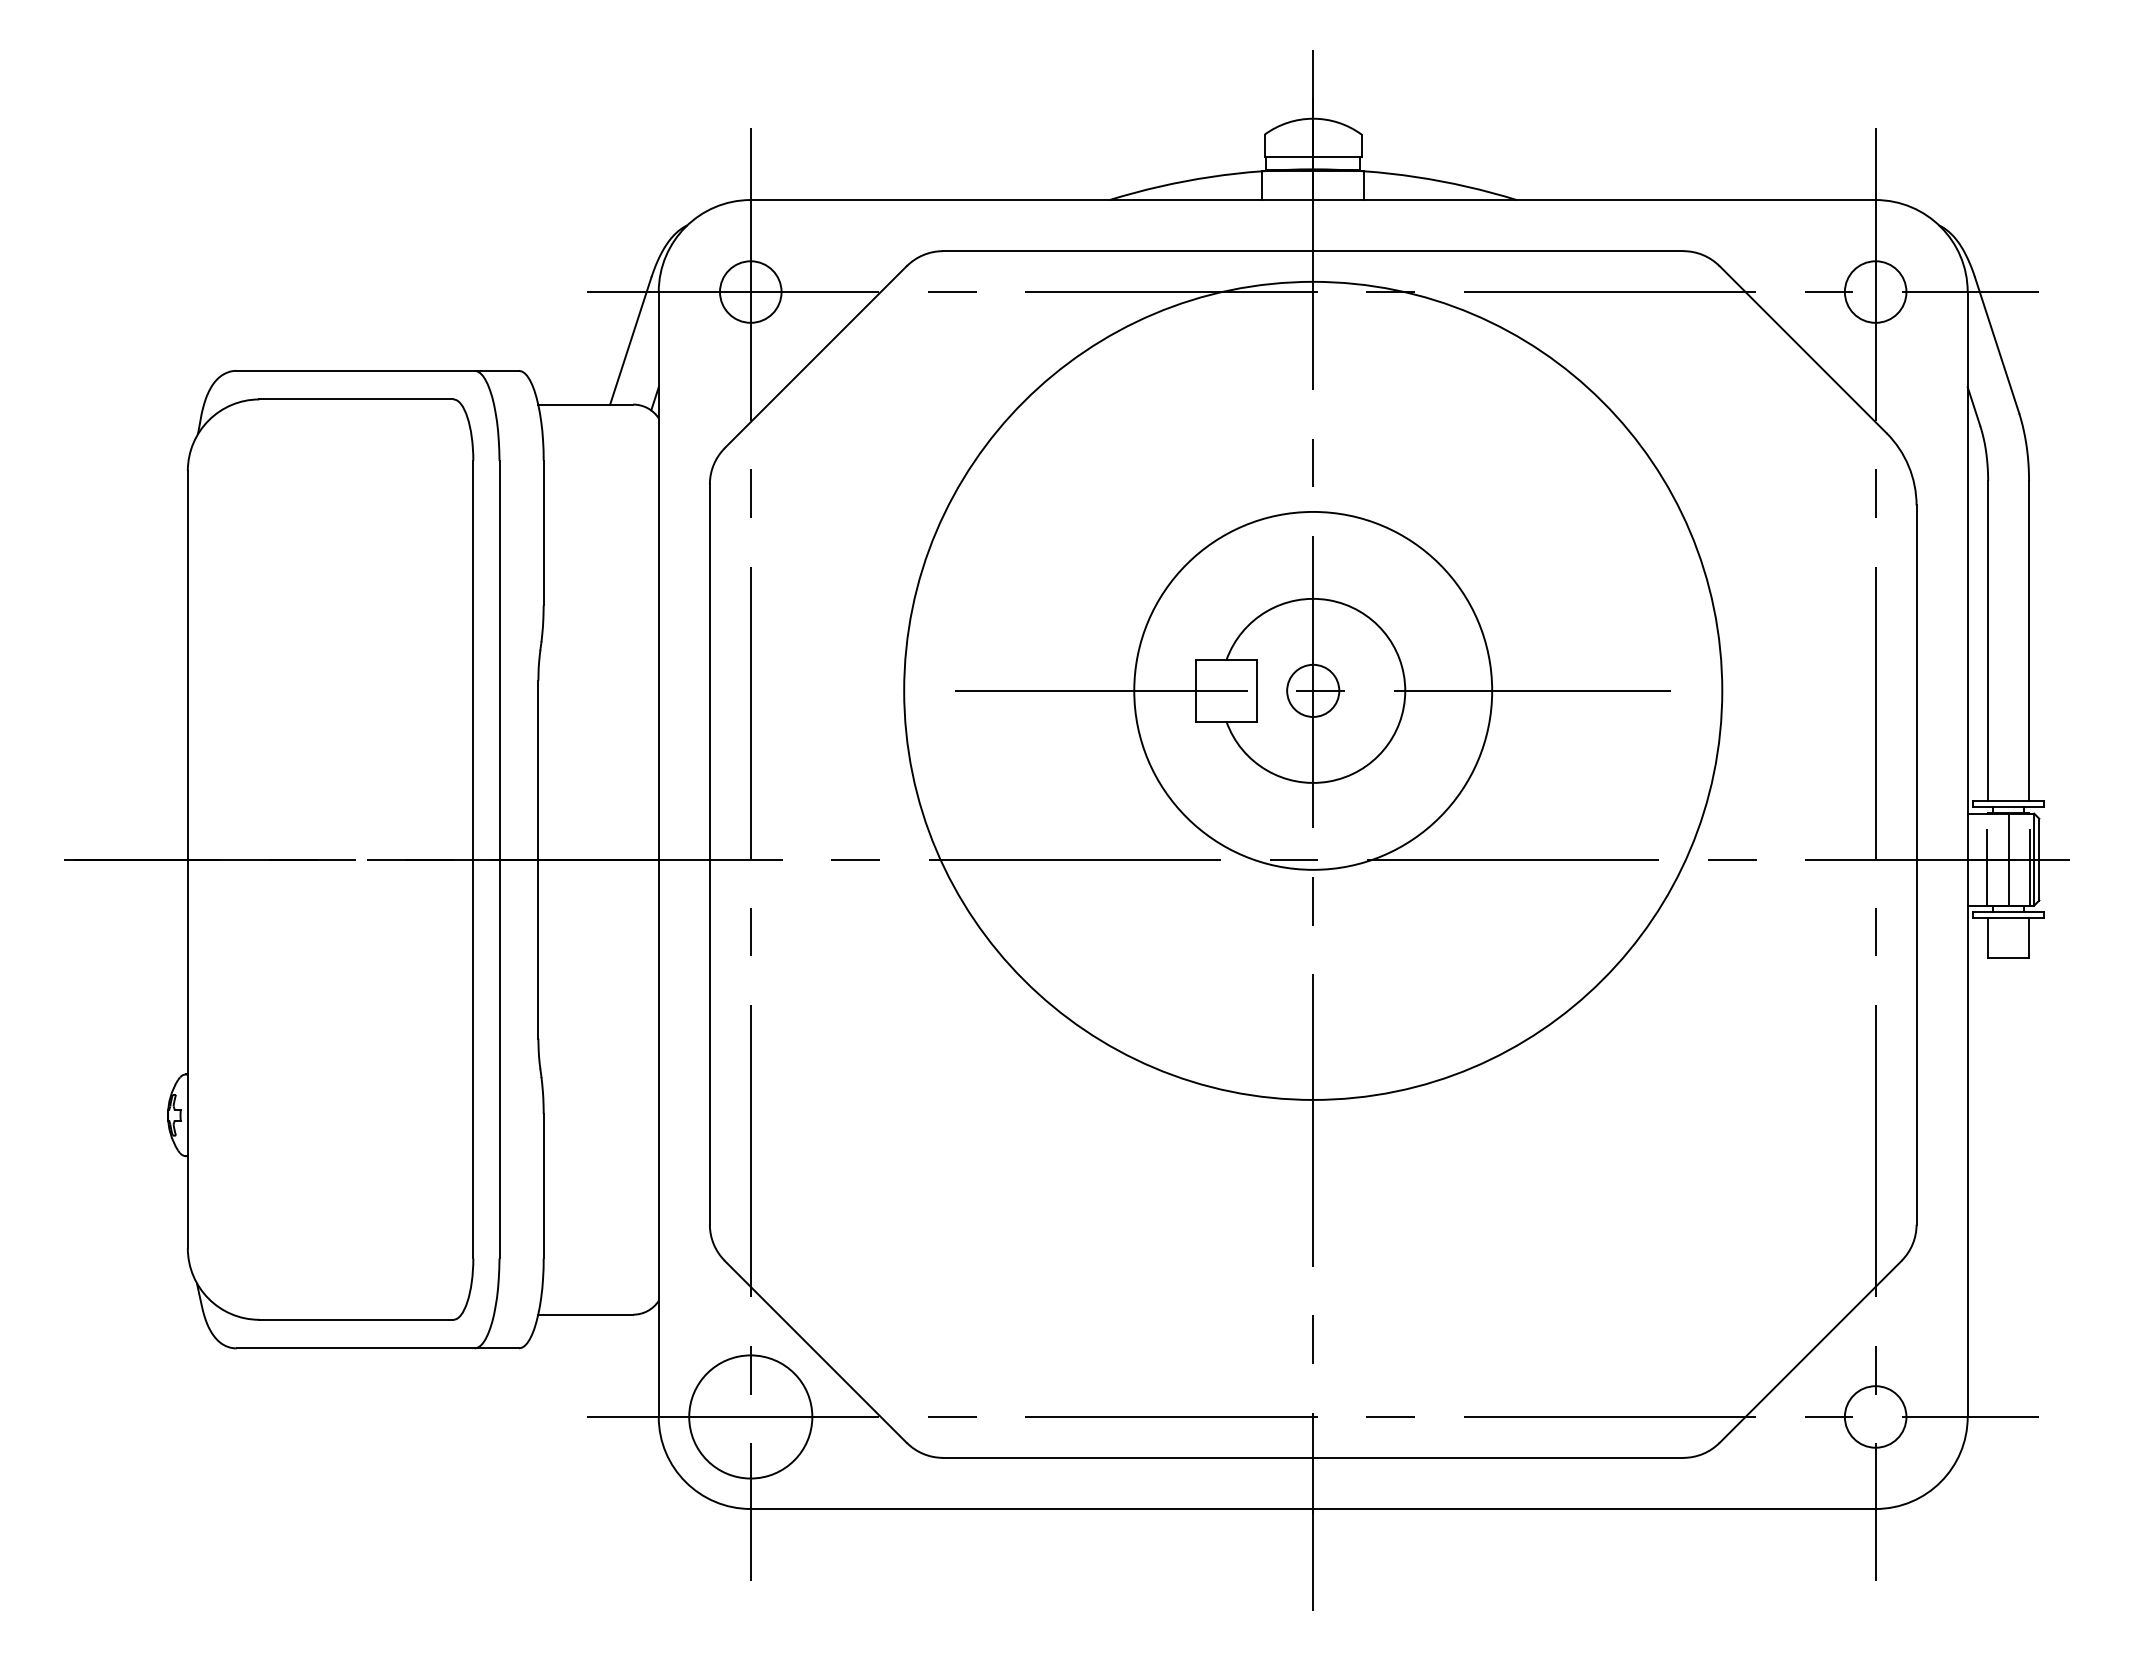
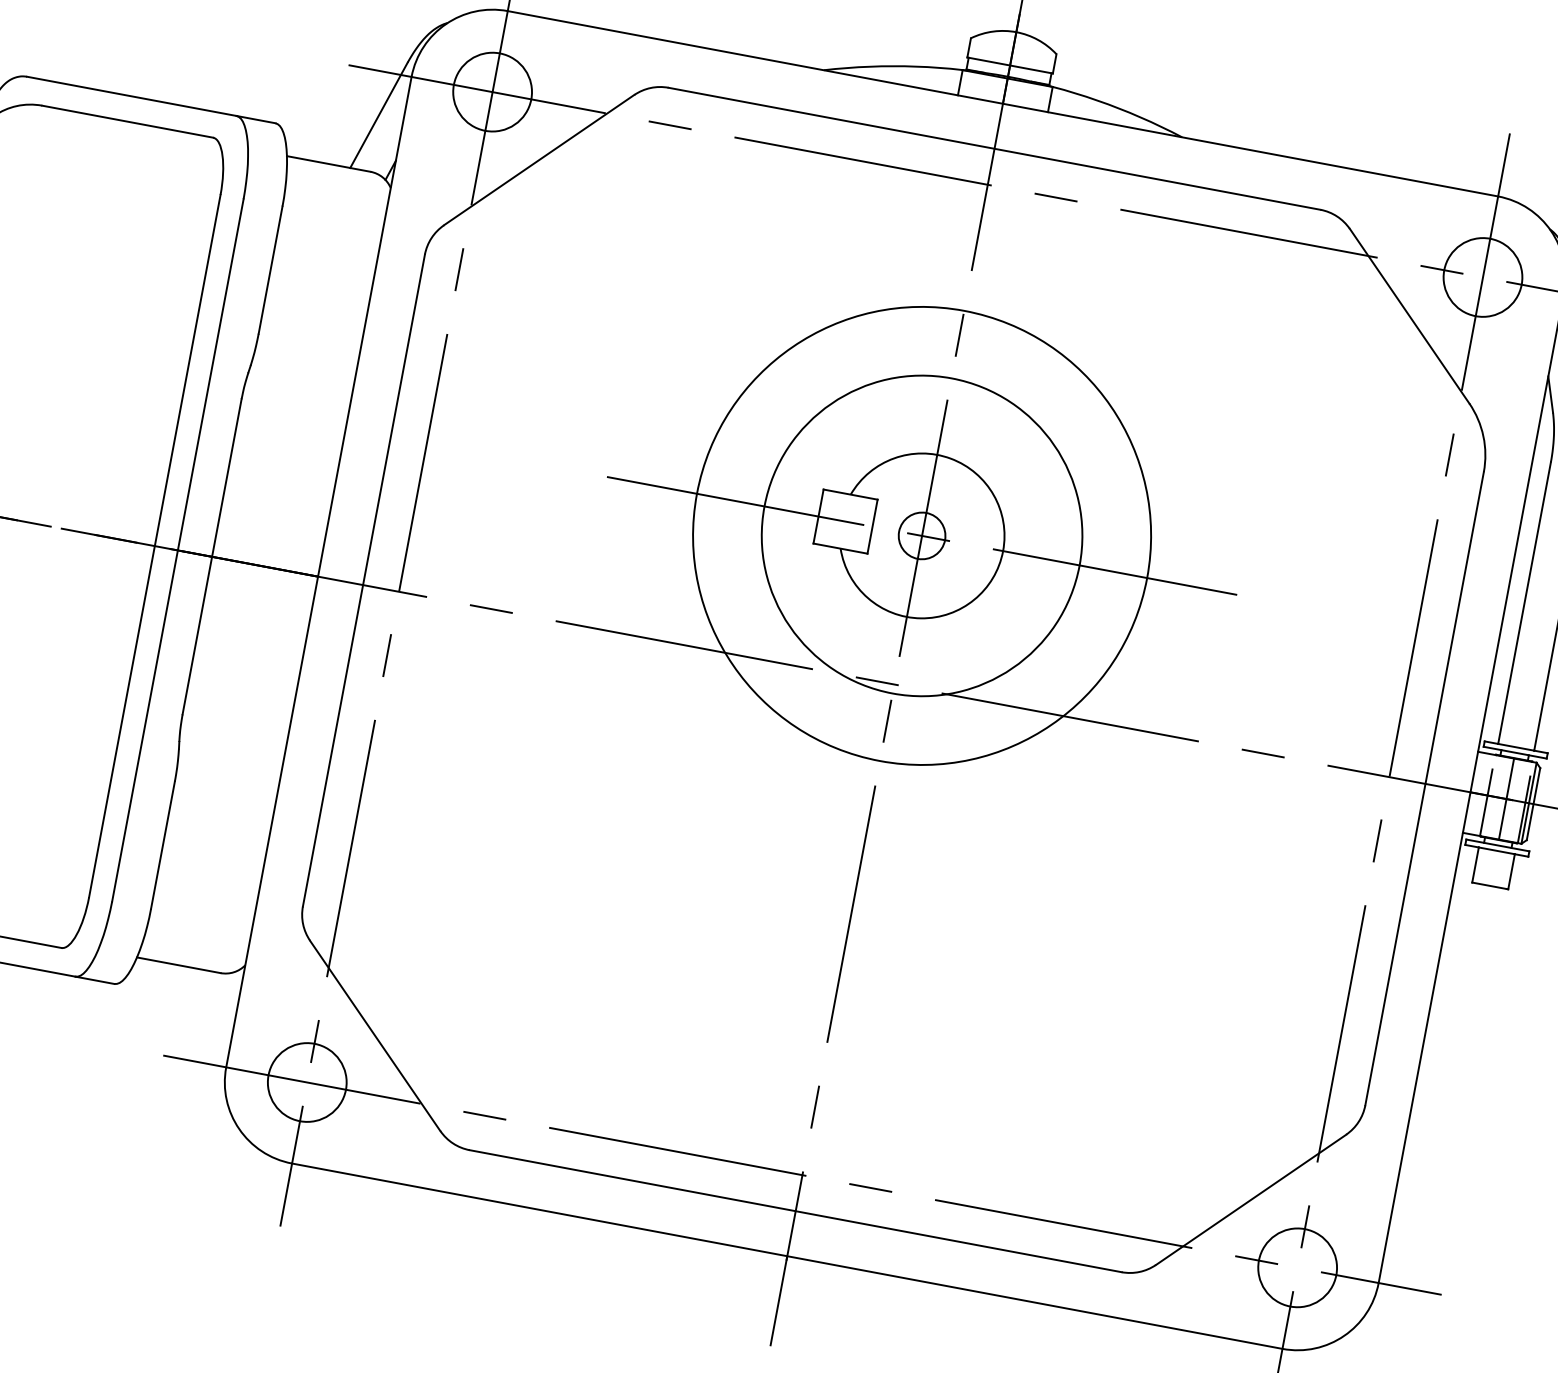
circle: (750, 292) -> (492, 92), size x1.43
circle: (1875, 292) -> (1482, 277), size x1.43
circle: (1312, 690) -> (921, 535), size x0.62
circle: (750, 1416) -> (307, 1082), size x0.71
circle: (1875, 1416) -> (1297, 1267), size x1.43

